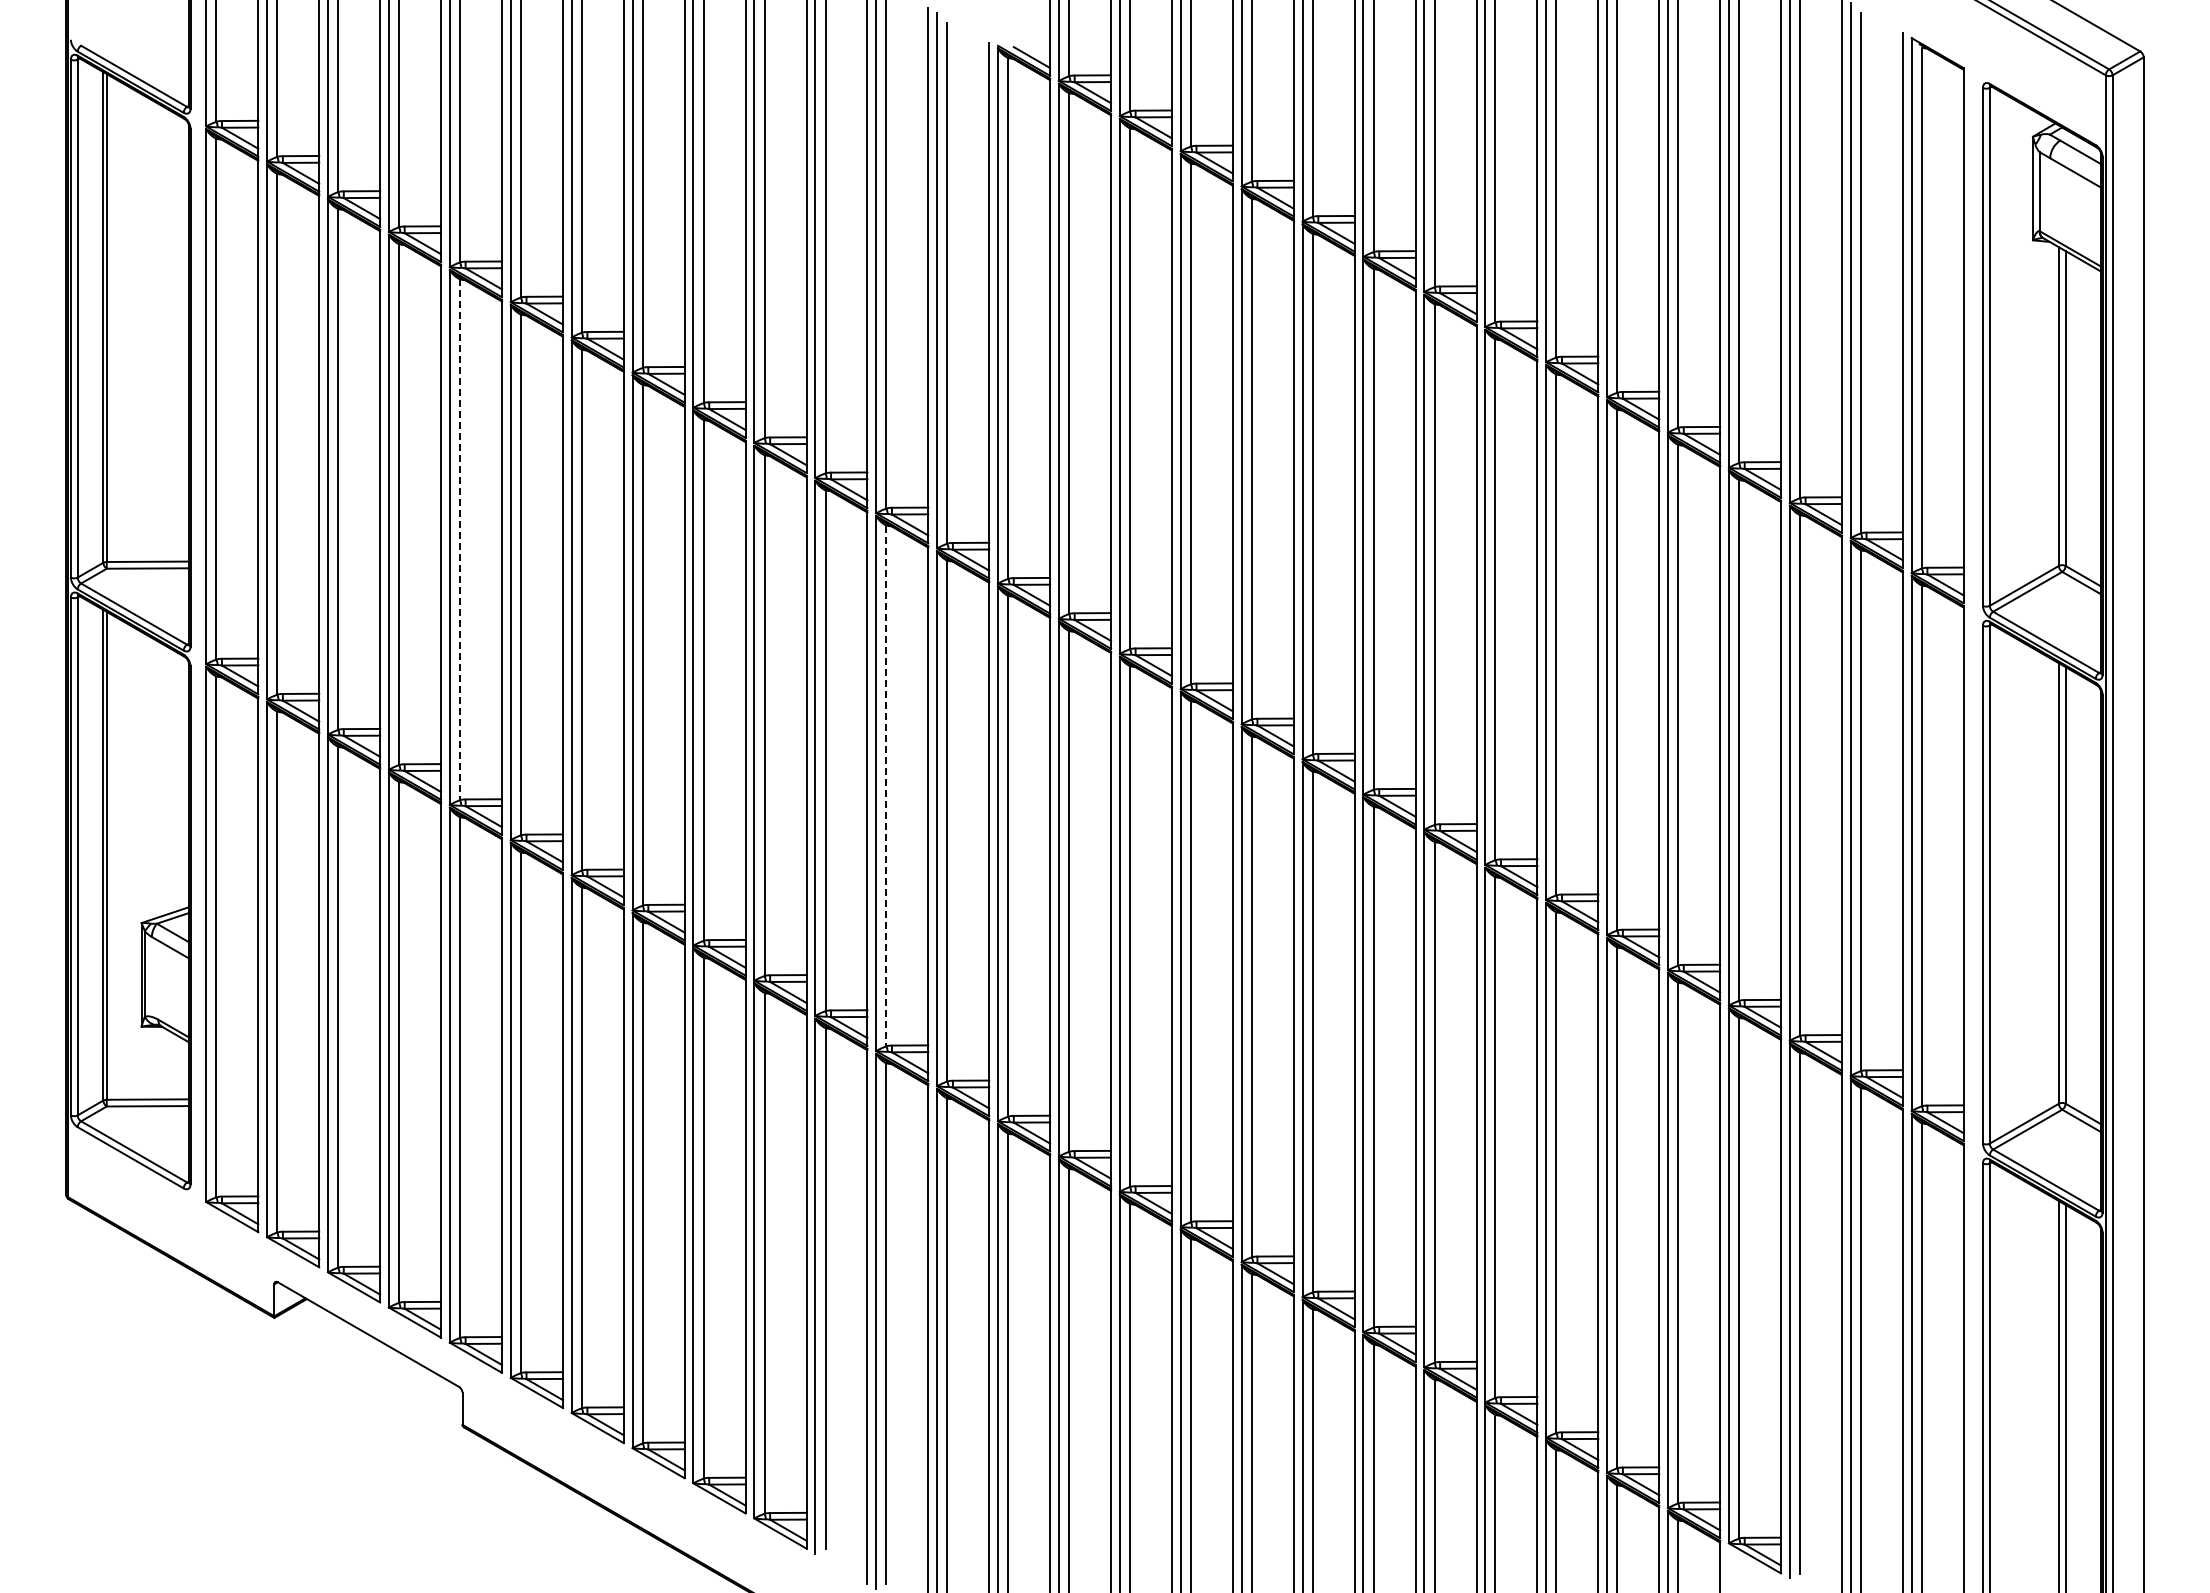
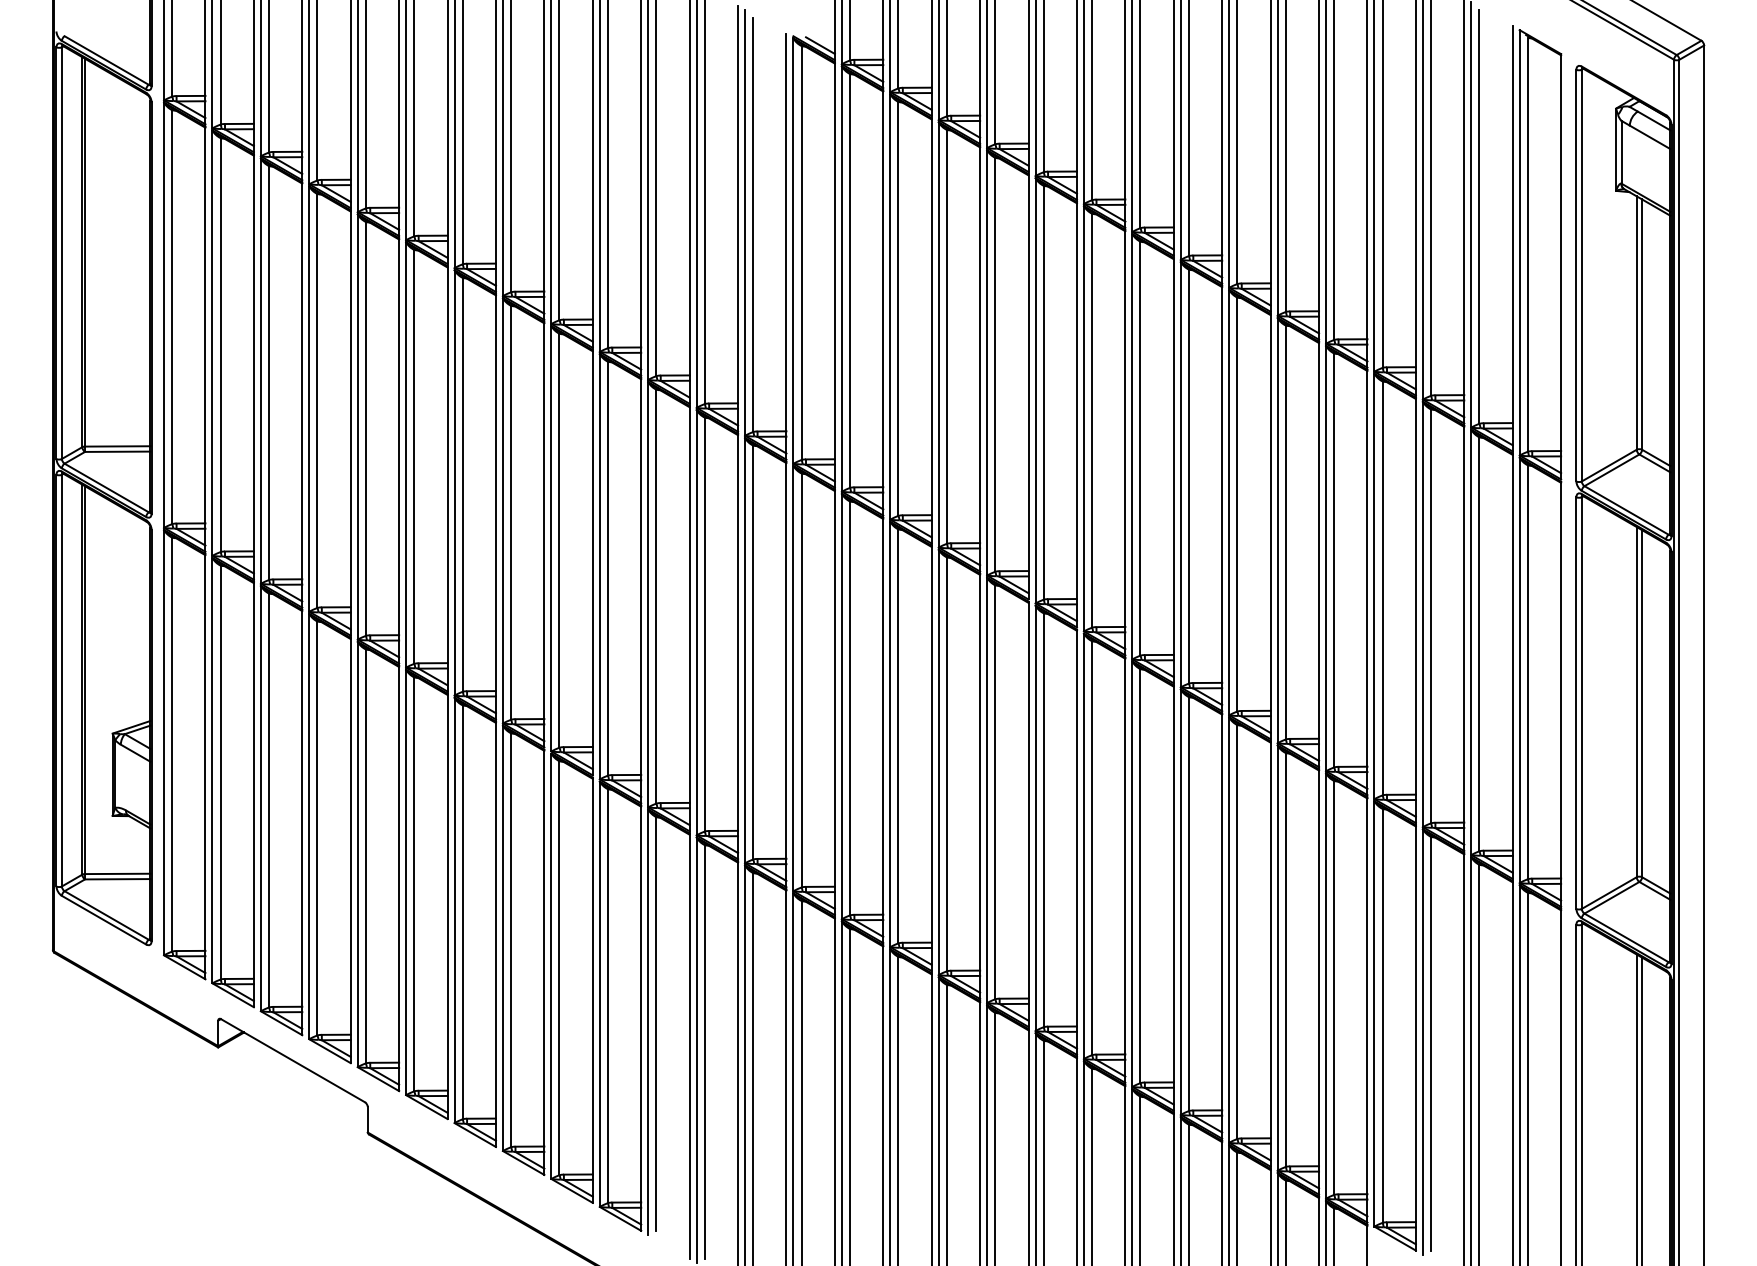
line: (460, 540) -> (366, 429), dashed -> solid
line: (886, 786) -> (704, 625), dashed -> solid

